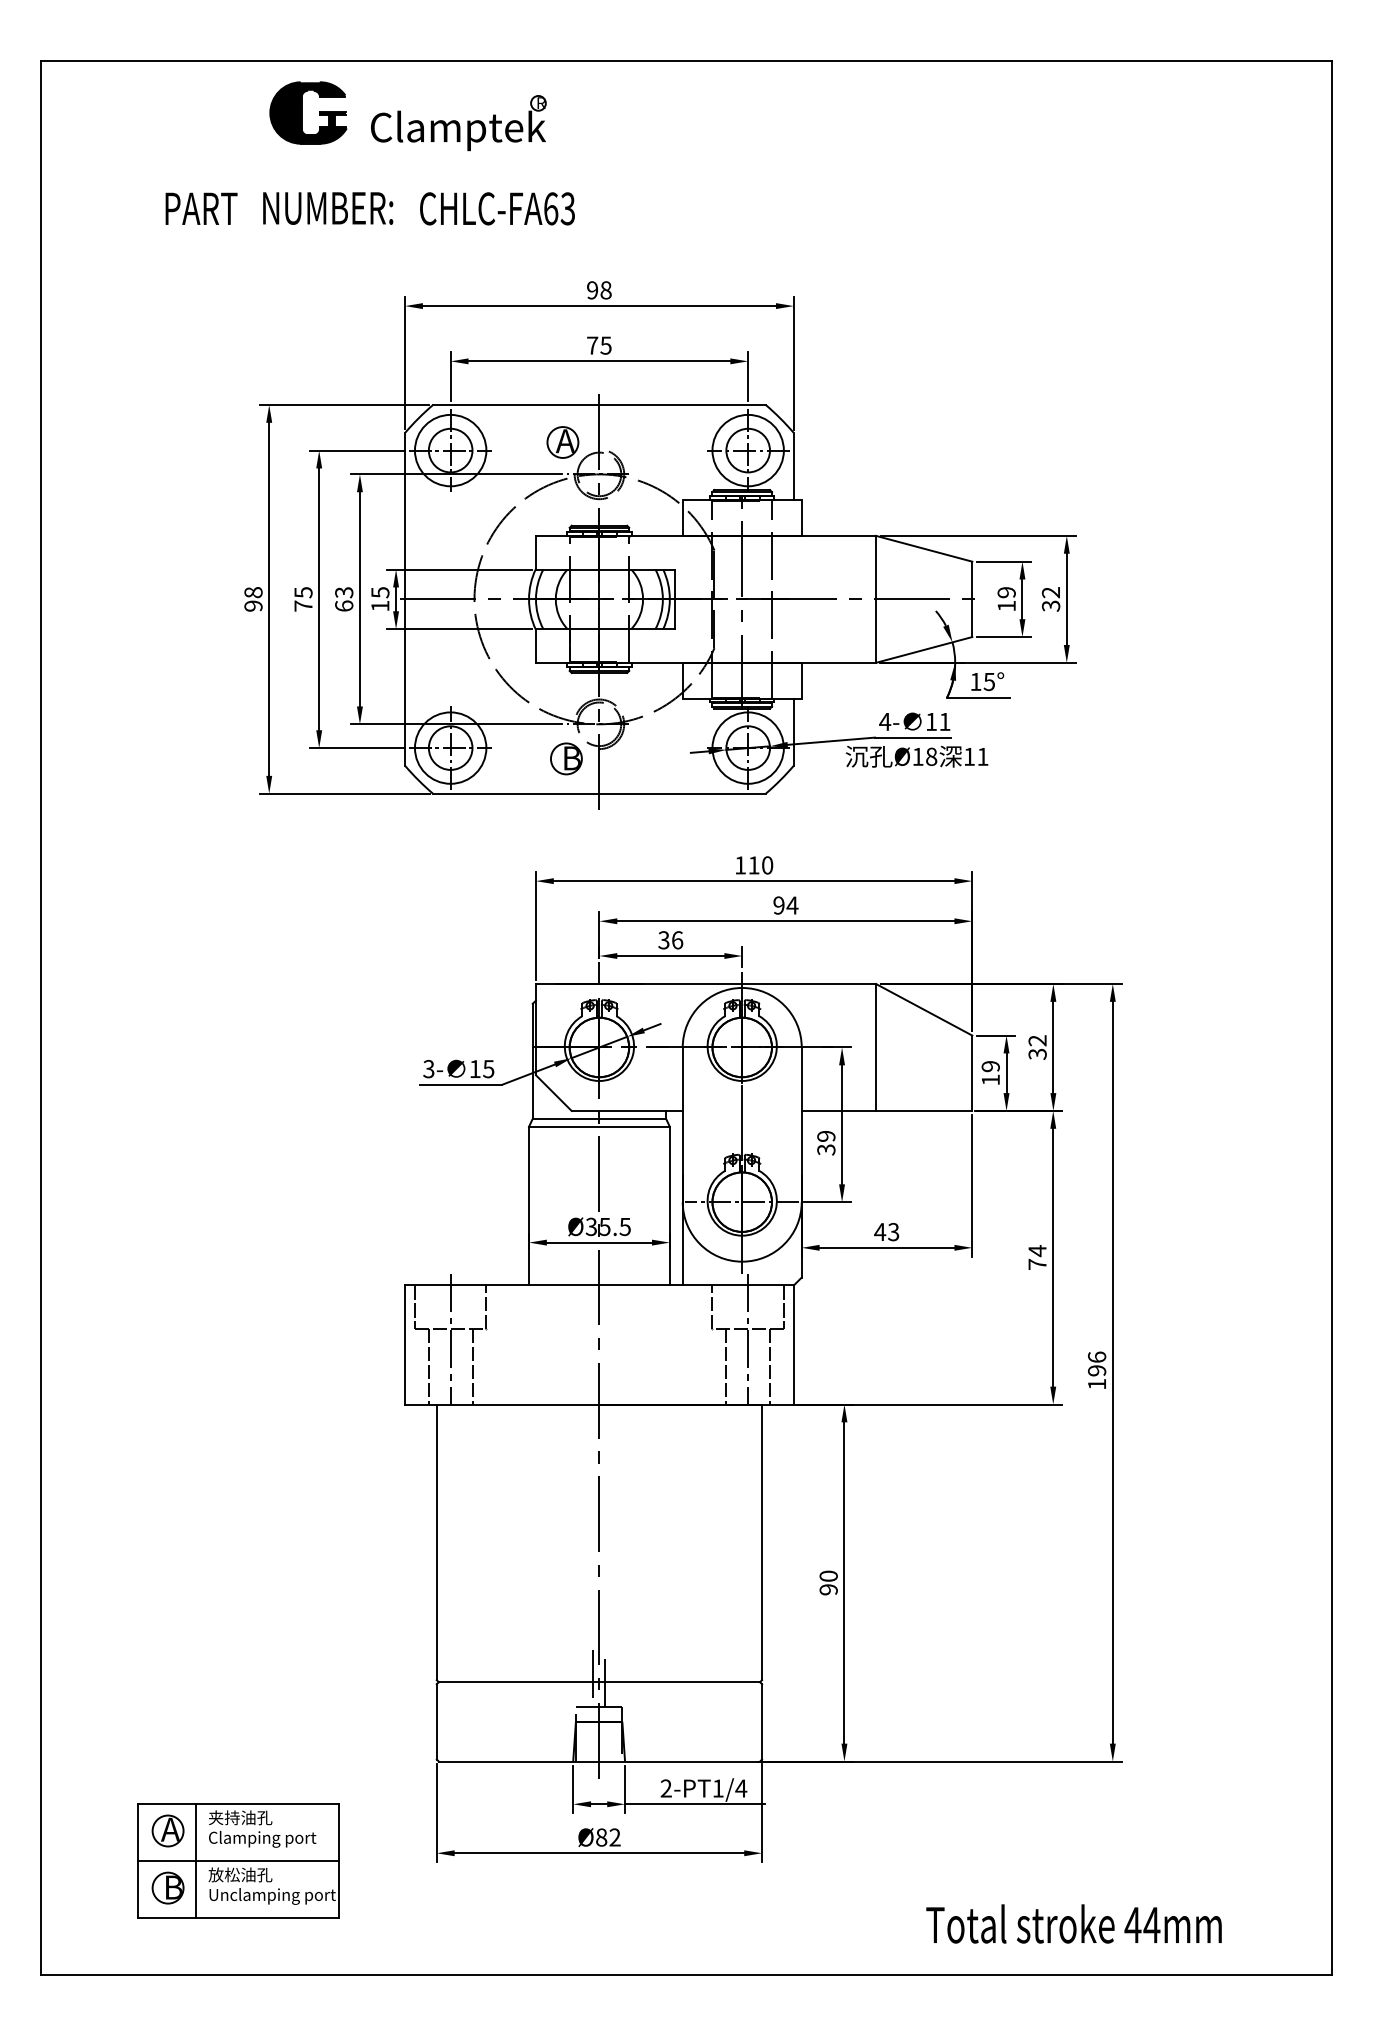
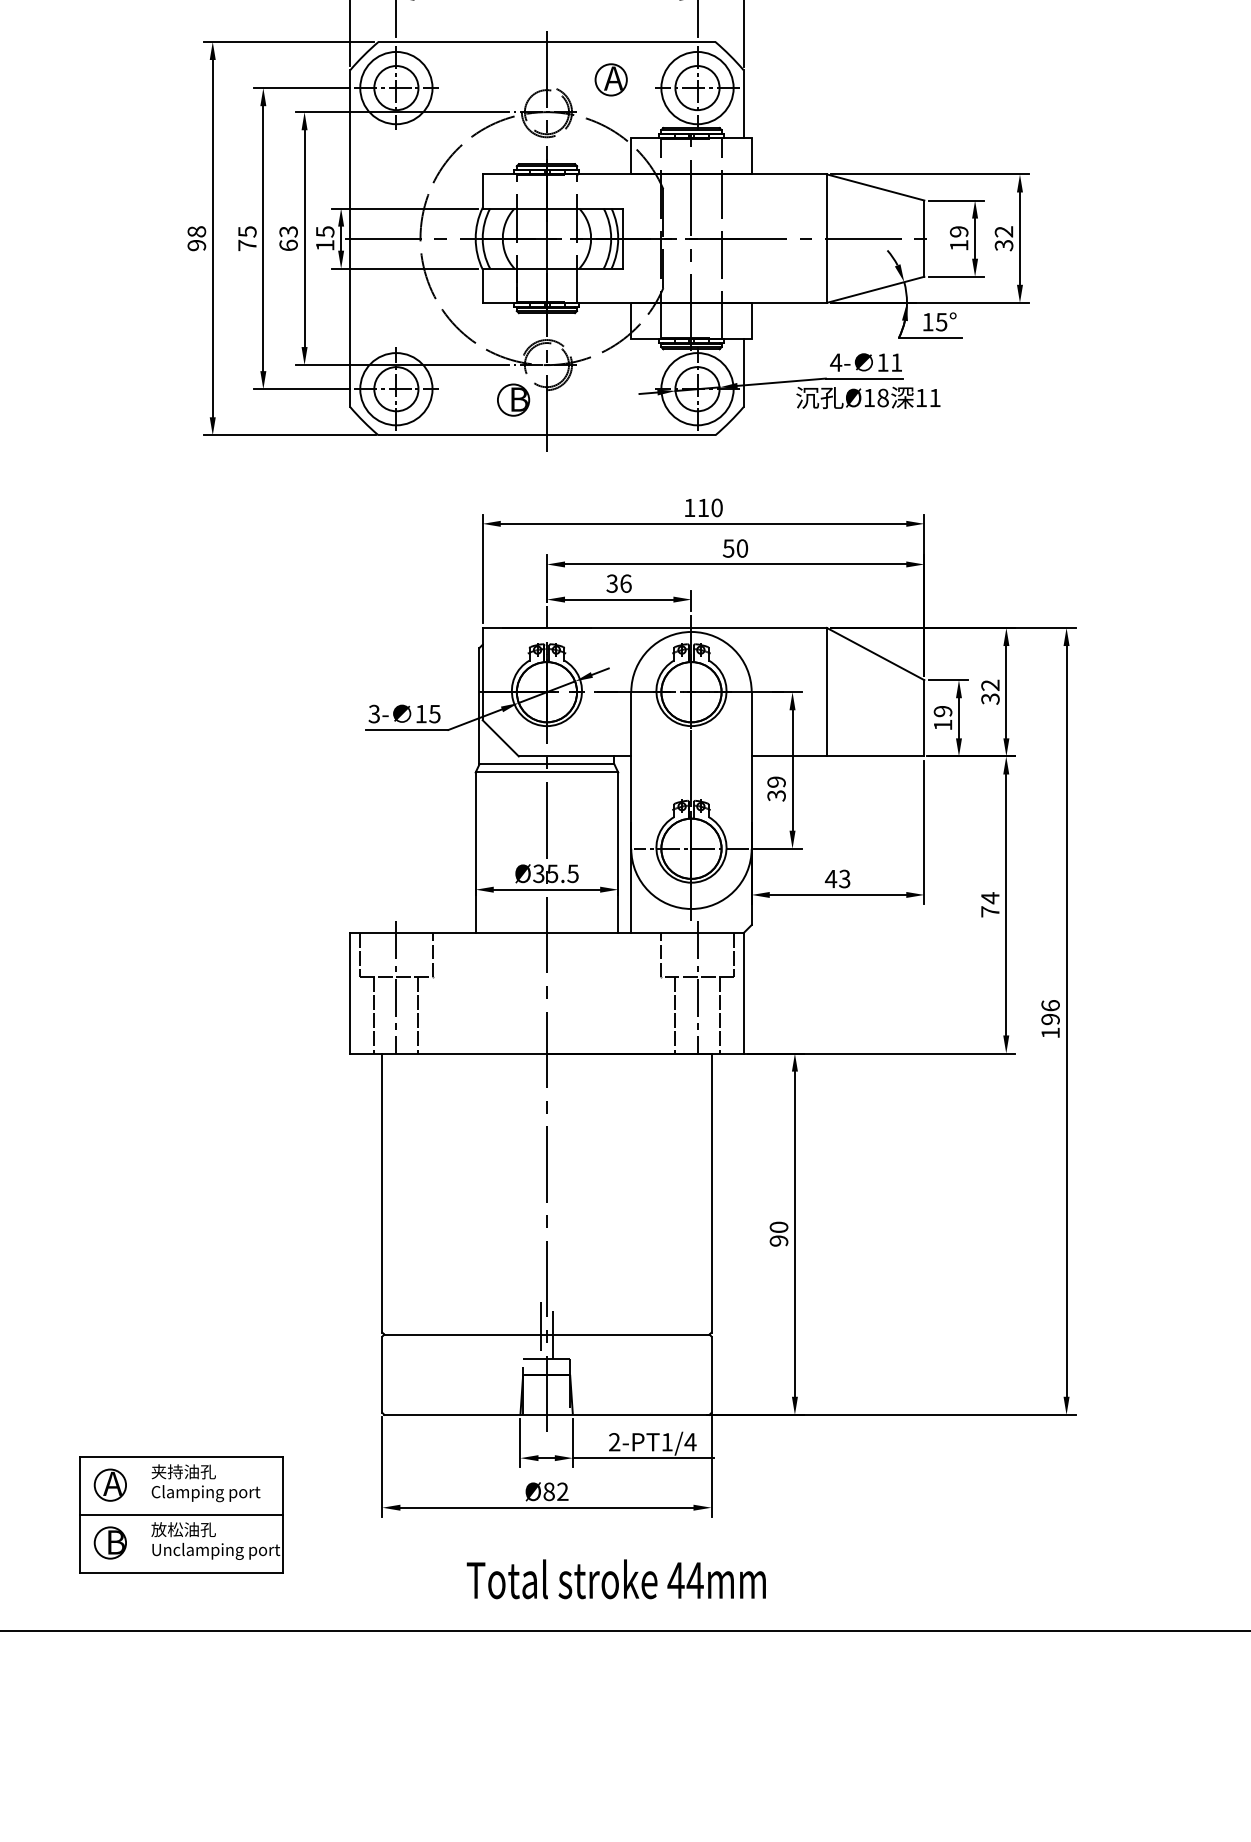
part: (562, 442) -> (610, 79), moved
text: (785, 905) -> (735, 548), 94 -> 50
line: (195, 1860) -> (138, 1515), removed
text: (1073, 1923) -> (615, 1578), moved

